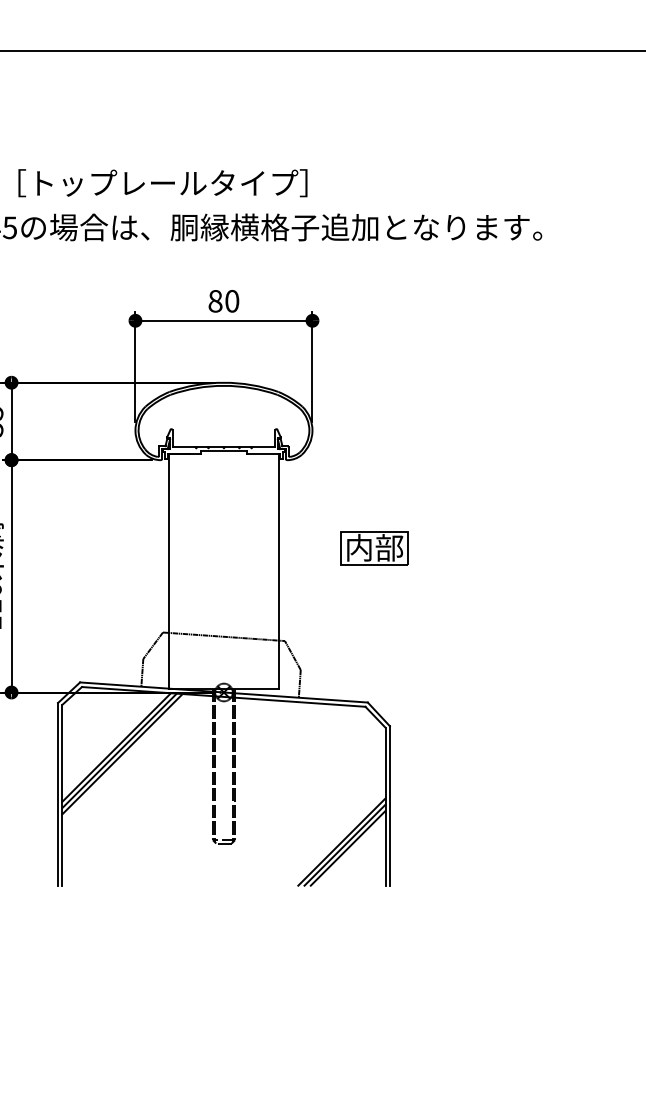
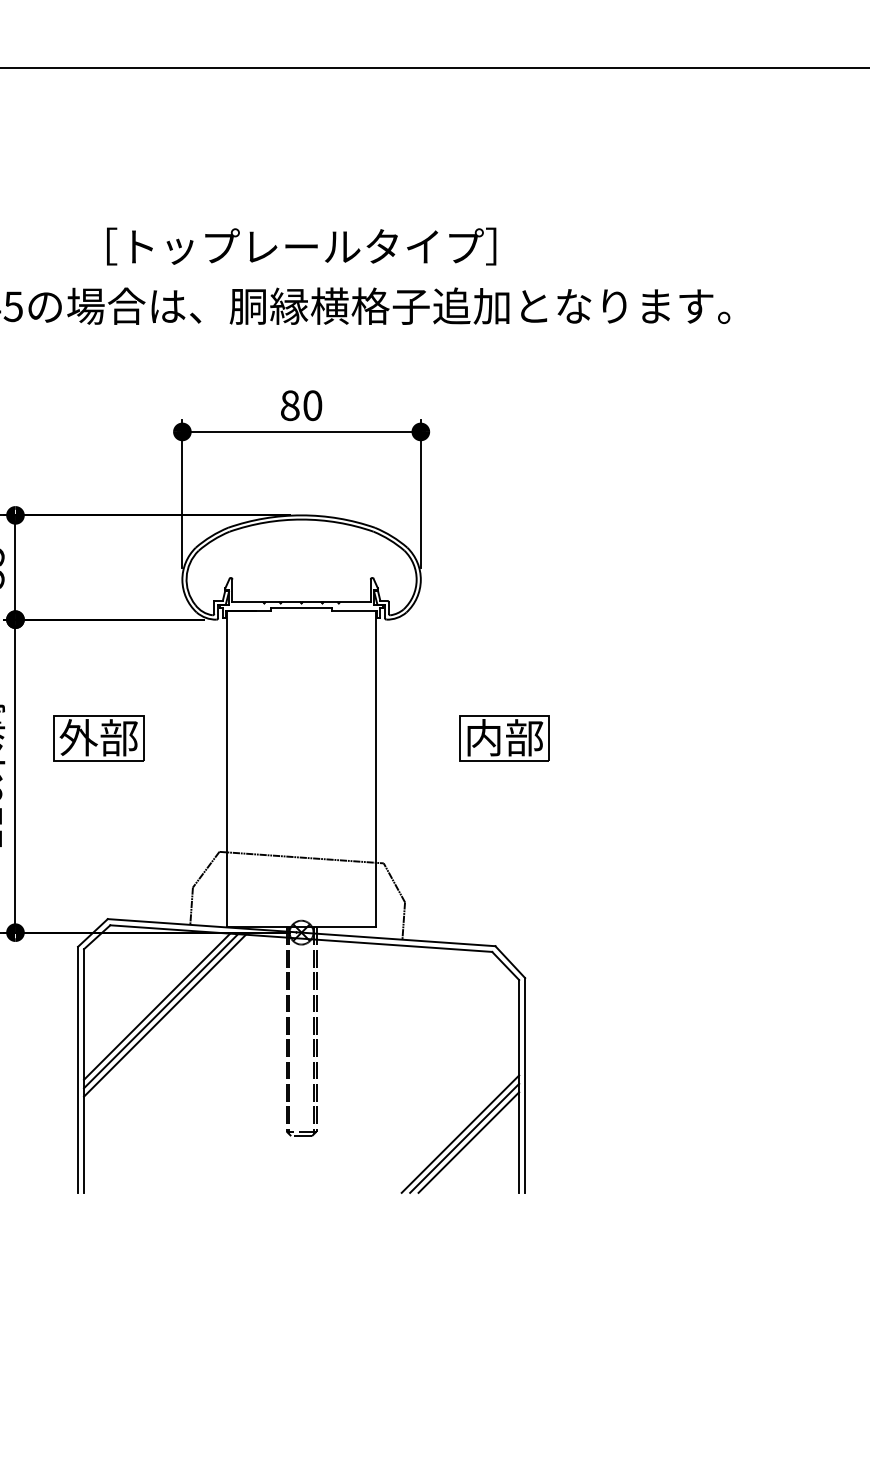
text: (162, 183) -> (300, 246), moved
part: (73, 548) -> (98, 738), added

